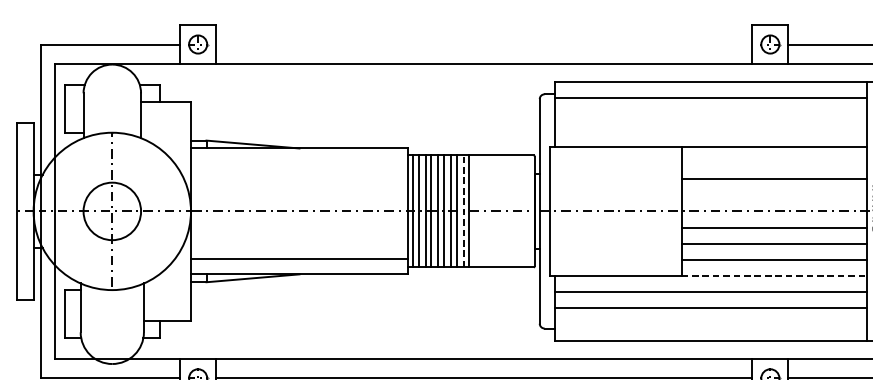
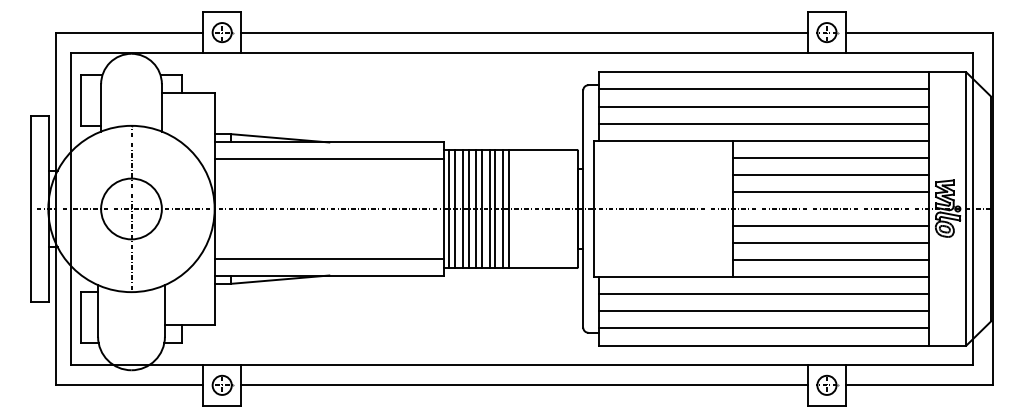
line: (484, 44) -> (524, 32), added
line: (710, 114) -> (763, 106), added
line: (710, 130) -> (763, 123), added
line: (774, 162) -> (831, 157), added
line: (298, 164) -> (328, 159), added
line: (774, 194) -> (831, 191), added
line: (463, 210) -> (502, 208), dashed -> solid
line: (774, 276) -> (831, 277), dashed -> solid
line: (710, 324) -> (763, 328), added

